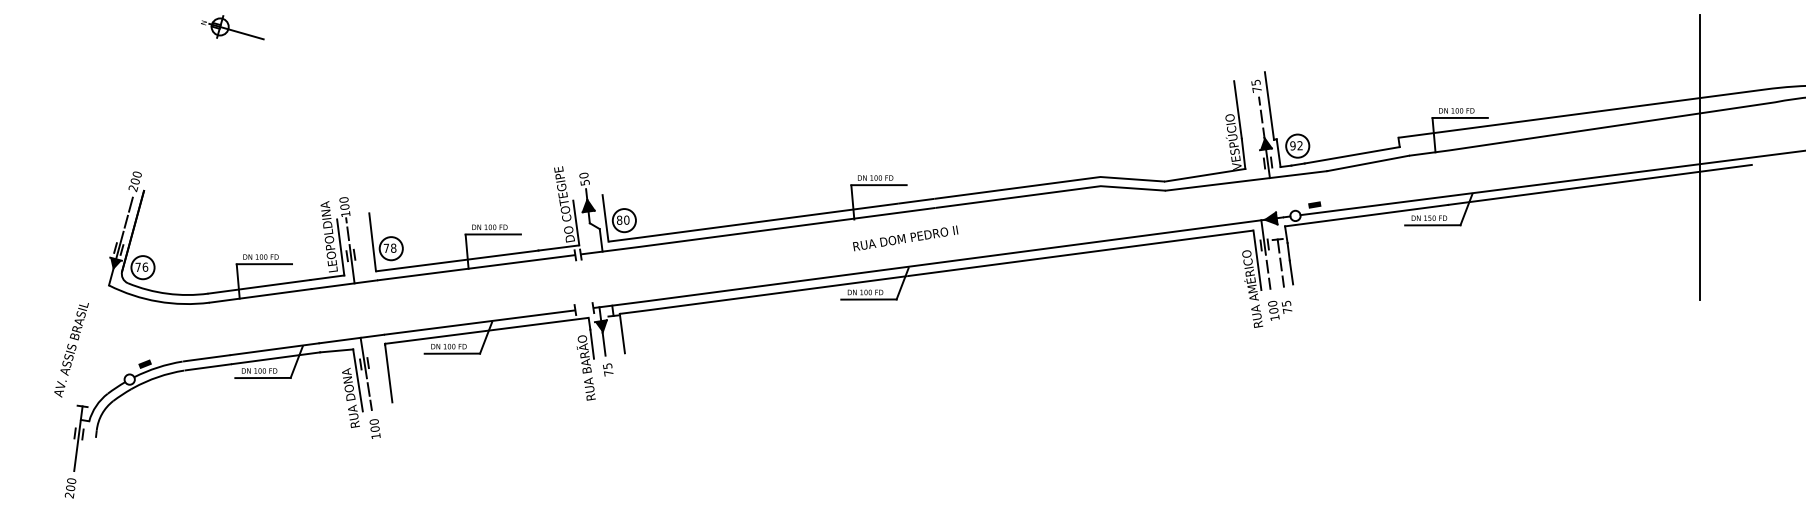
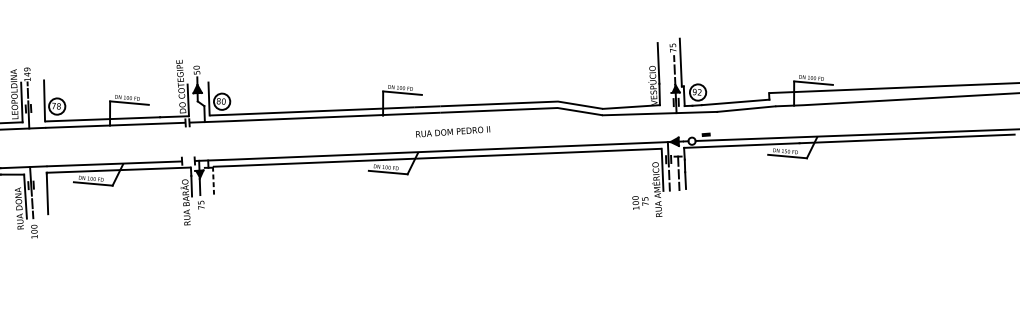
line: (1699, 157) -> (978, 126), removed
text: (344, 203) -> (27, 71), 100 -> 149
text: (905, 238) -> (453, 131), moved
text: (1280, 310) -> (640, 203), moved
line: (622, 333) -> (213, 180), solid -> dashed

